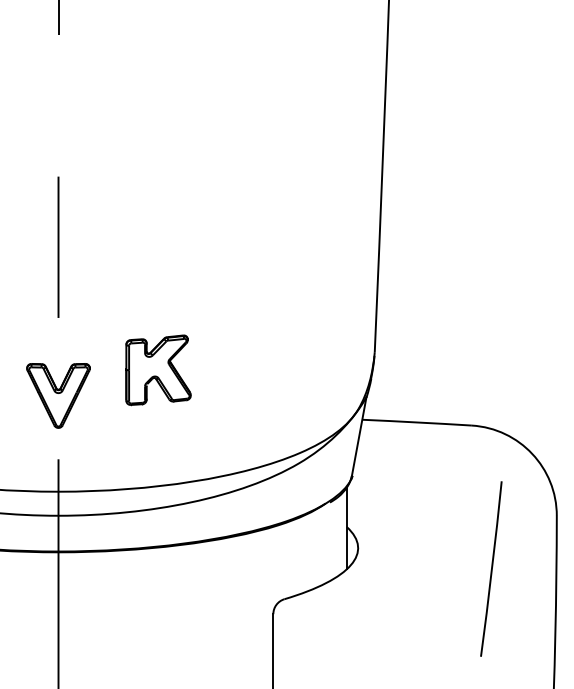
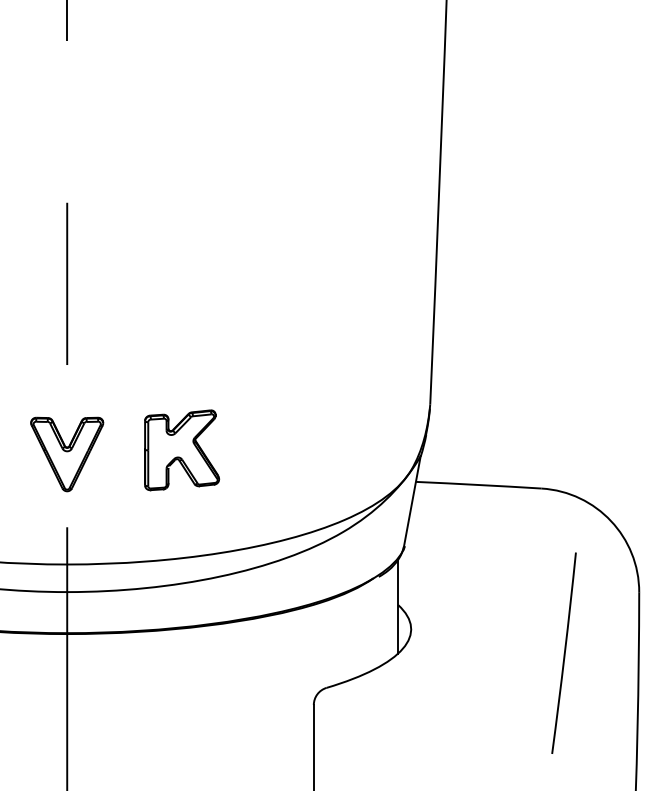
part: (158, 370) -> (181, 450), moved

